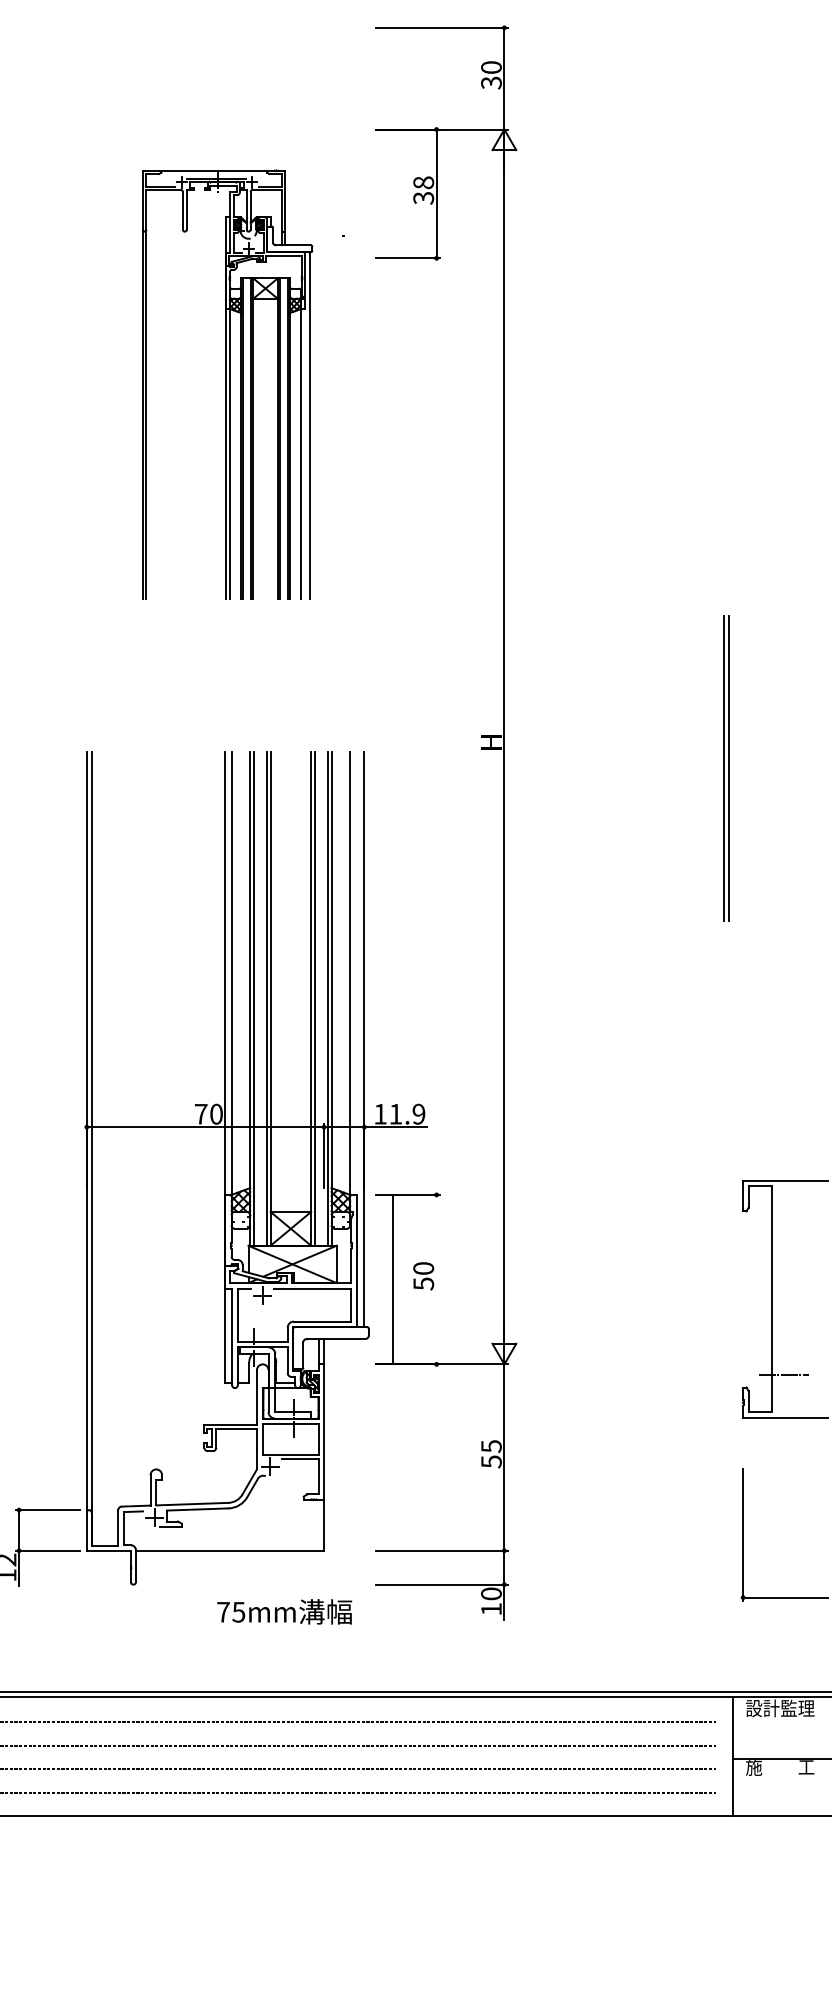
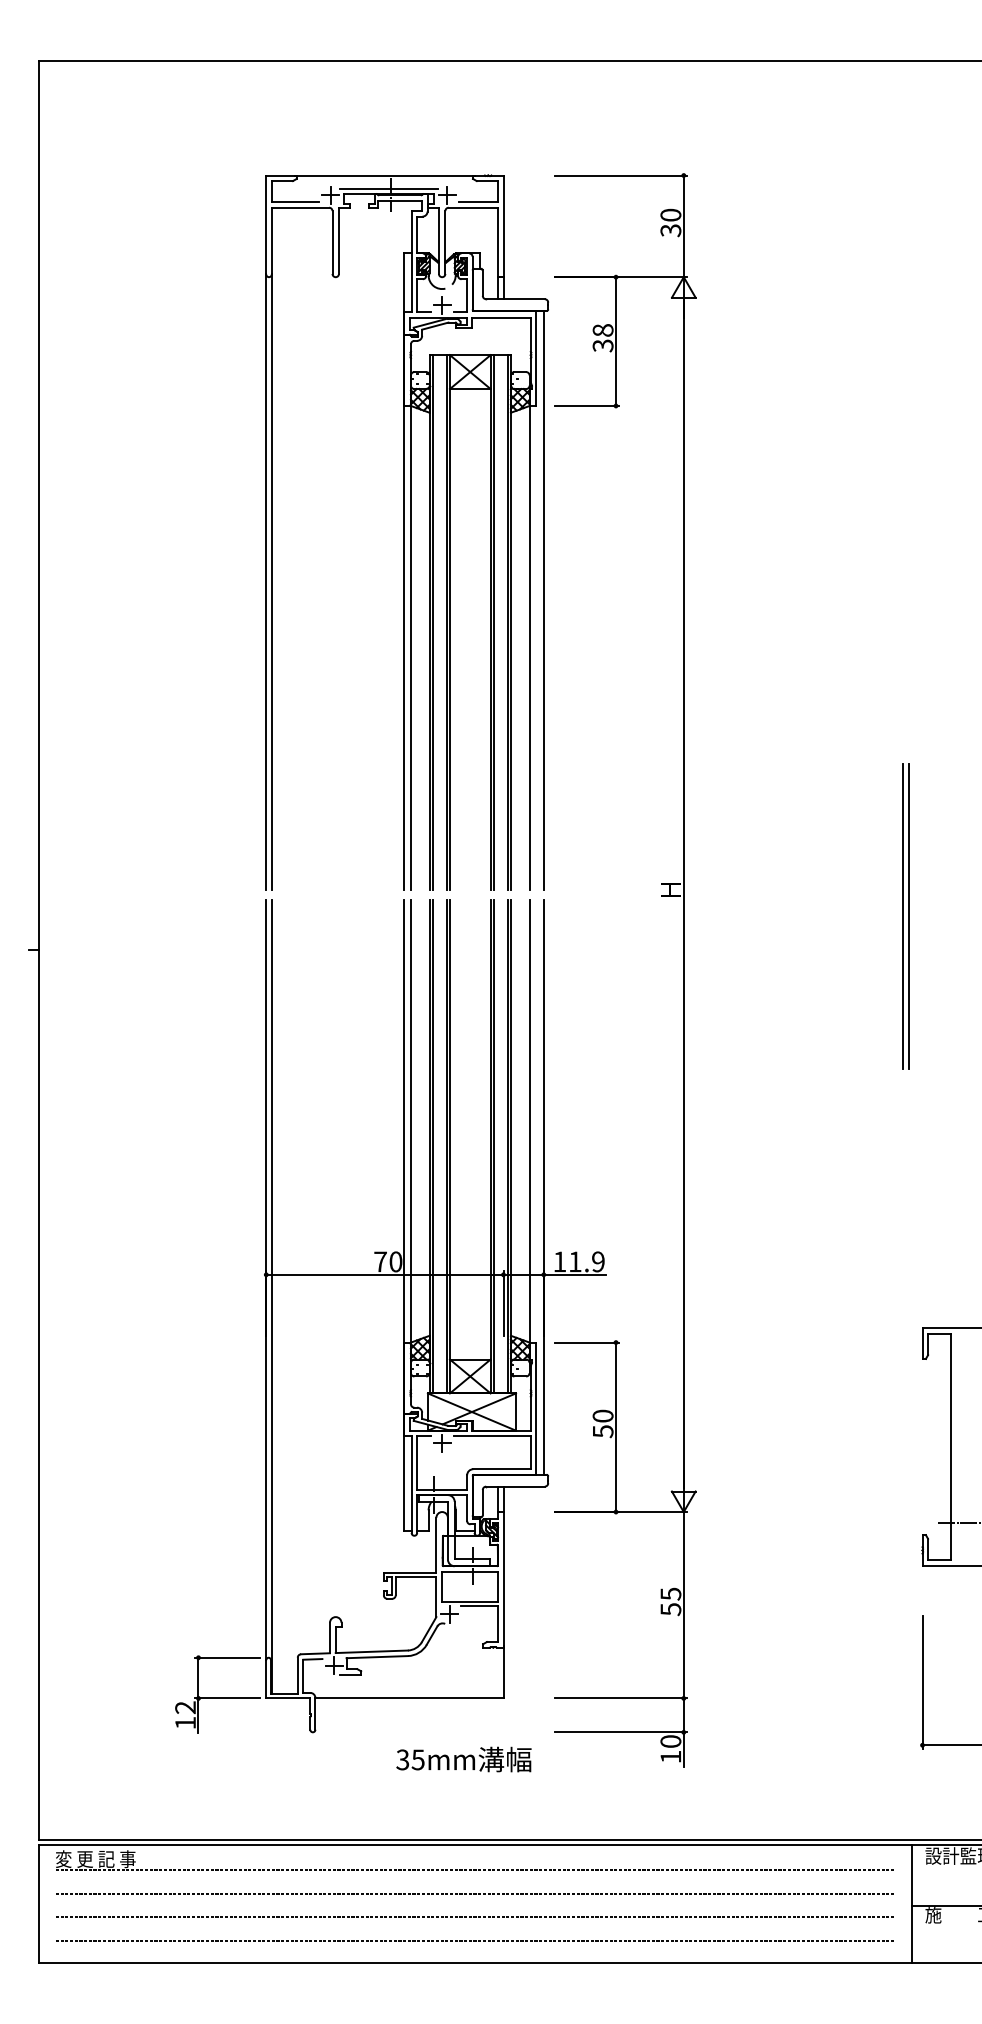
part: (227, 384) -> (406, 532), size x1.67
line: (393, 1279) -> (616, 1427), moved
text: (223, 1611) -> (402, 1759), 75mm -> 35mm

